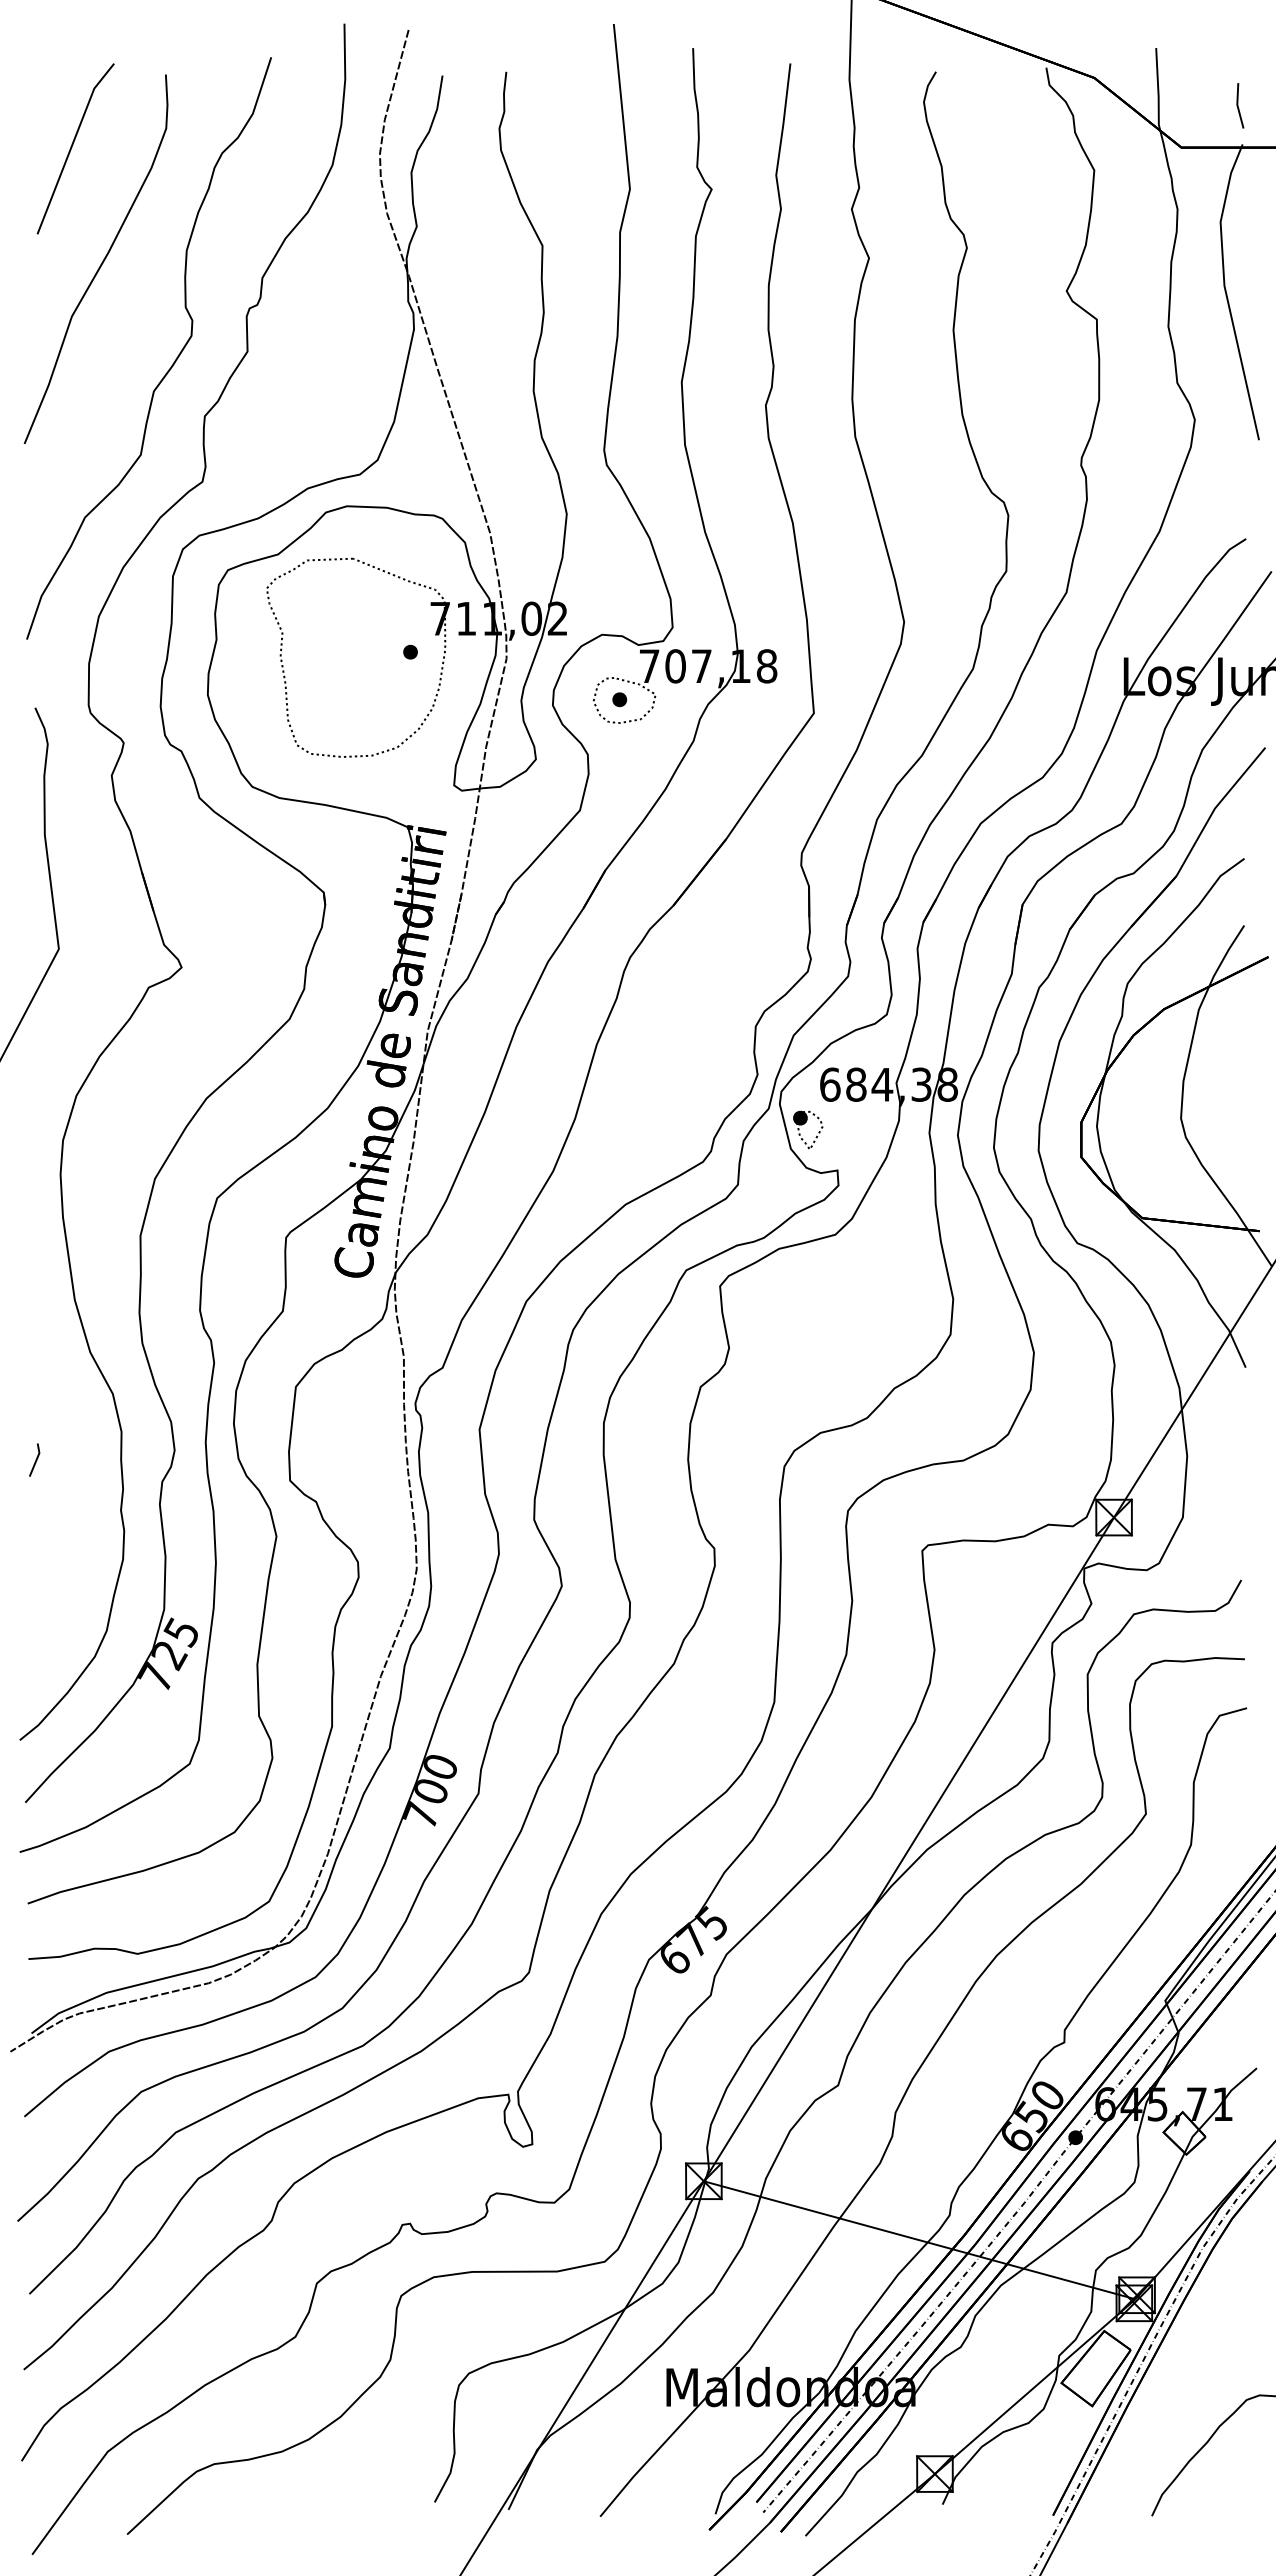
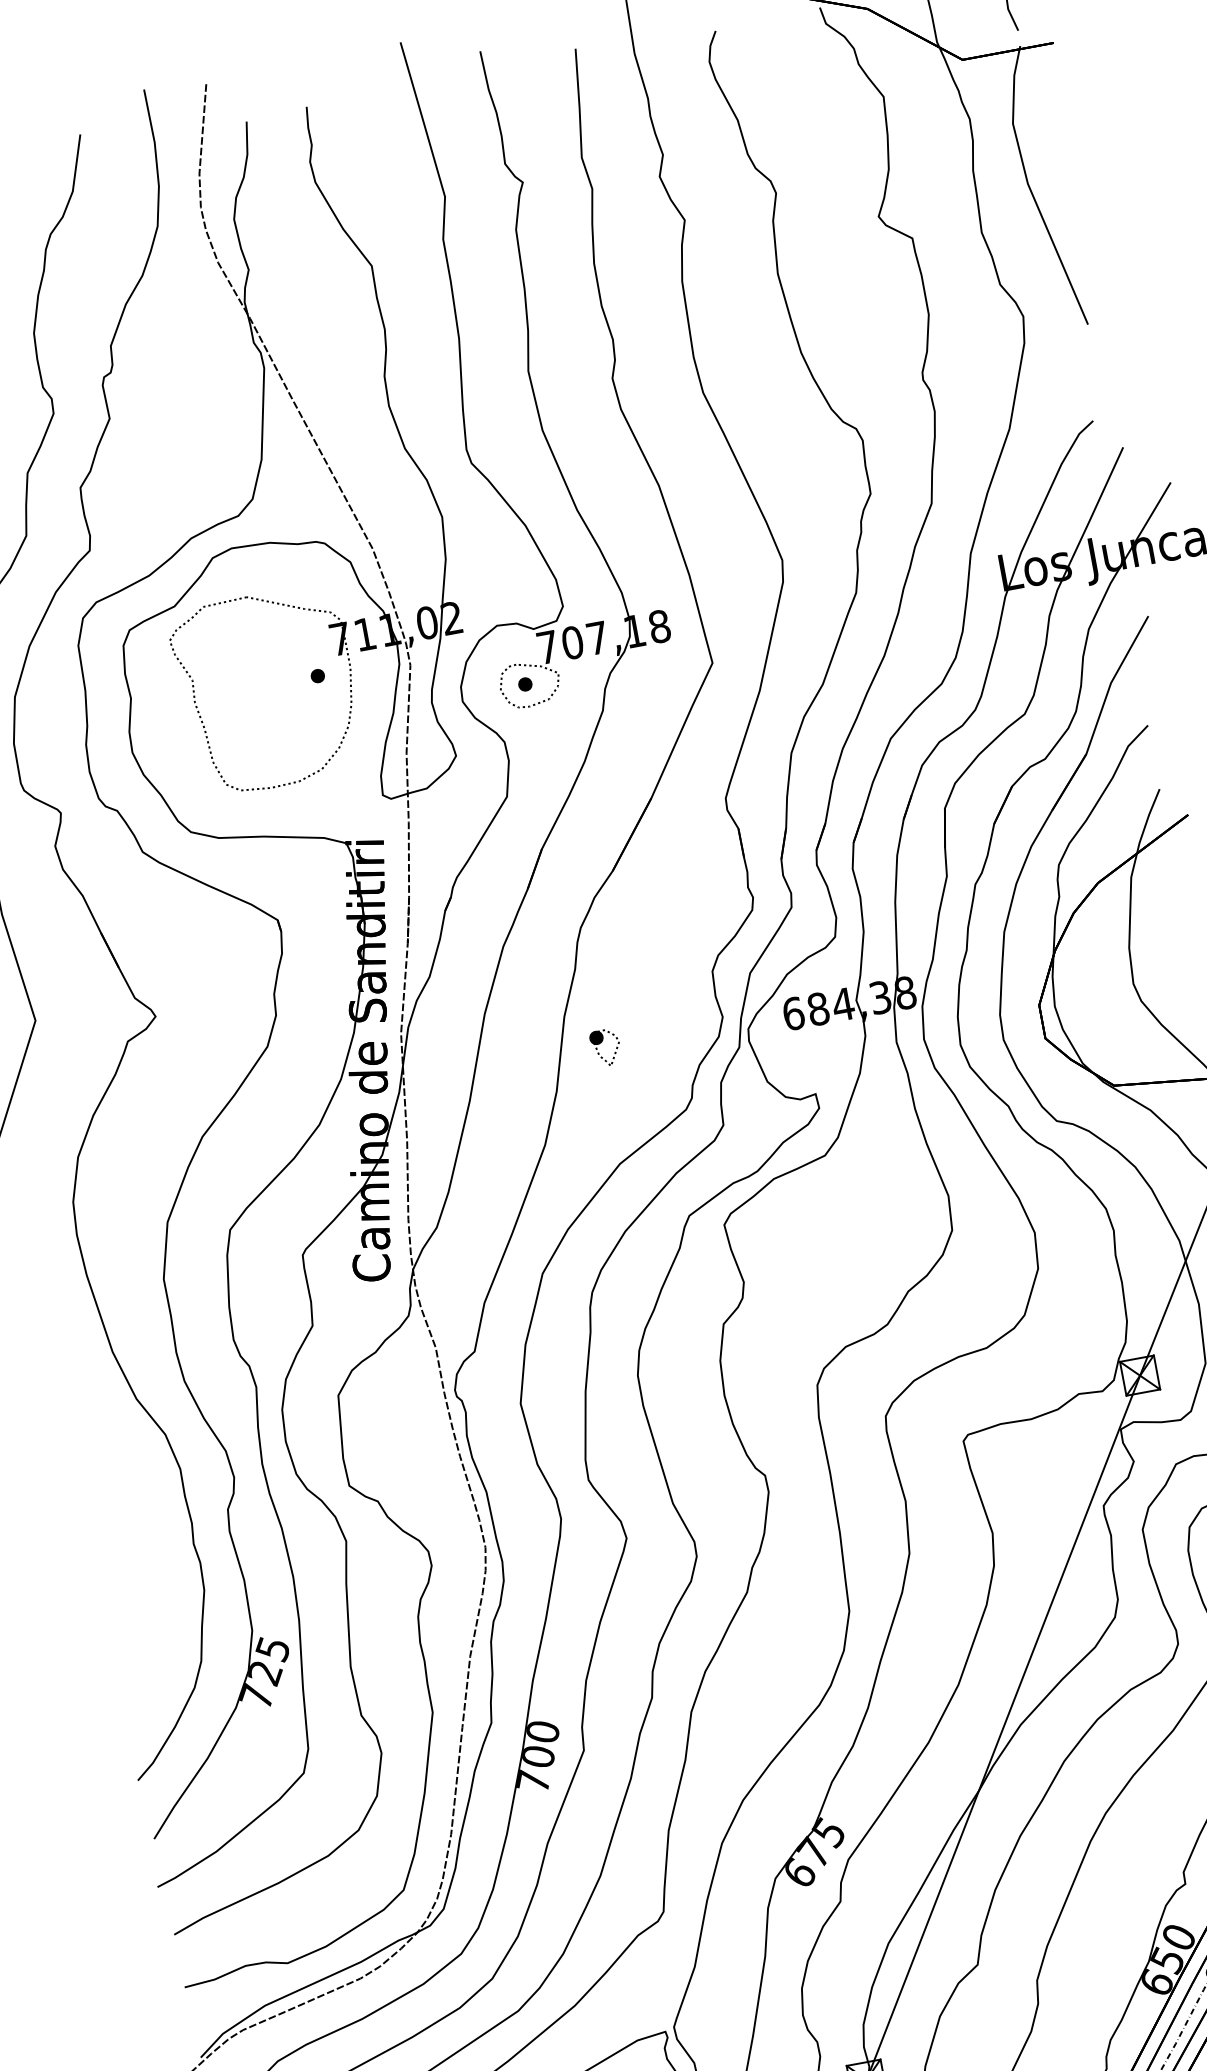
part: (804, 1124) -> (601, 1043), moved
line: (35, 1459) -> (103, 1510), removed

